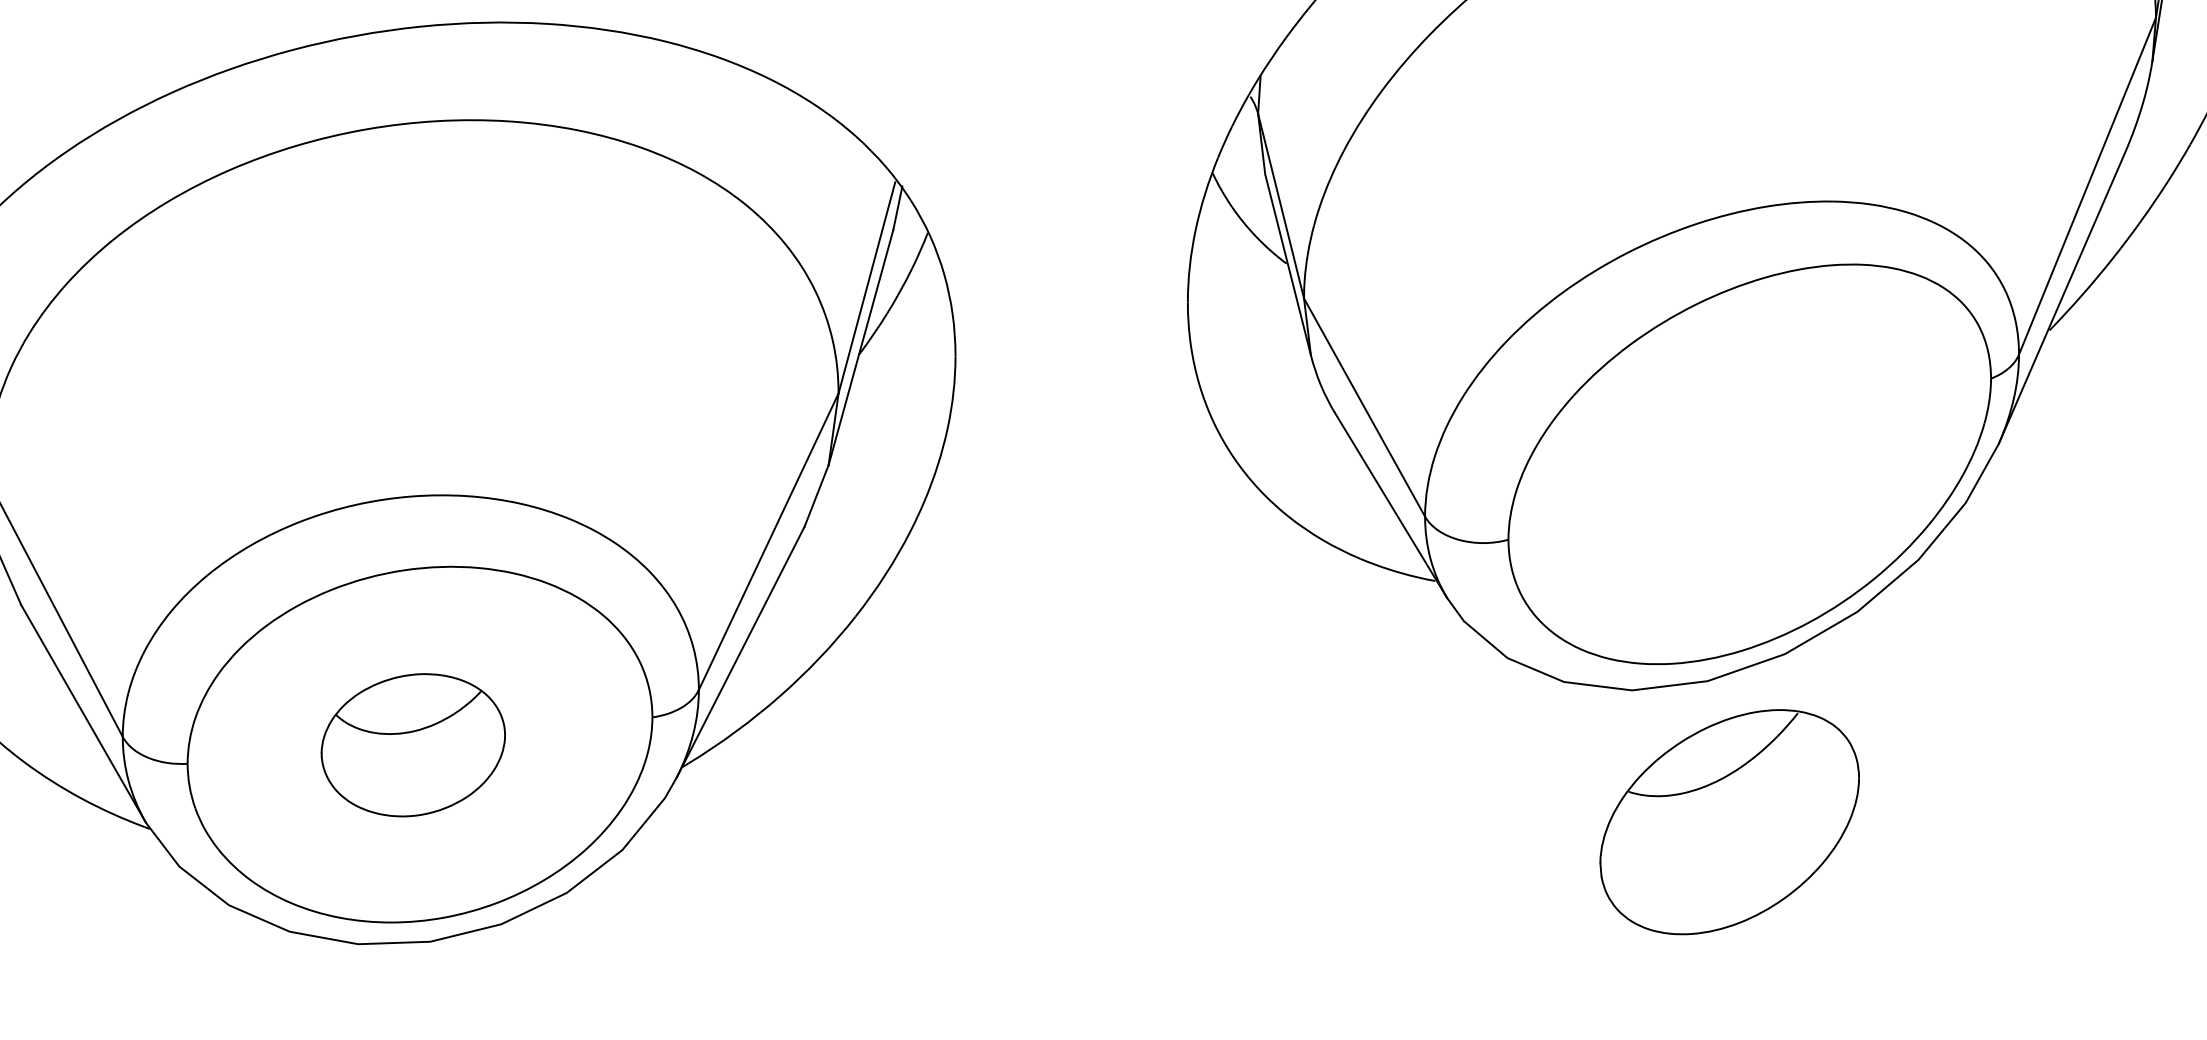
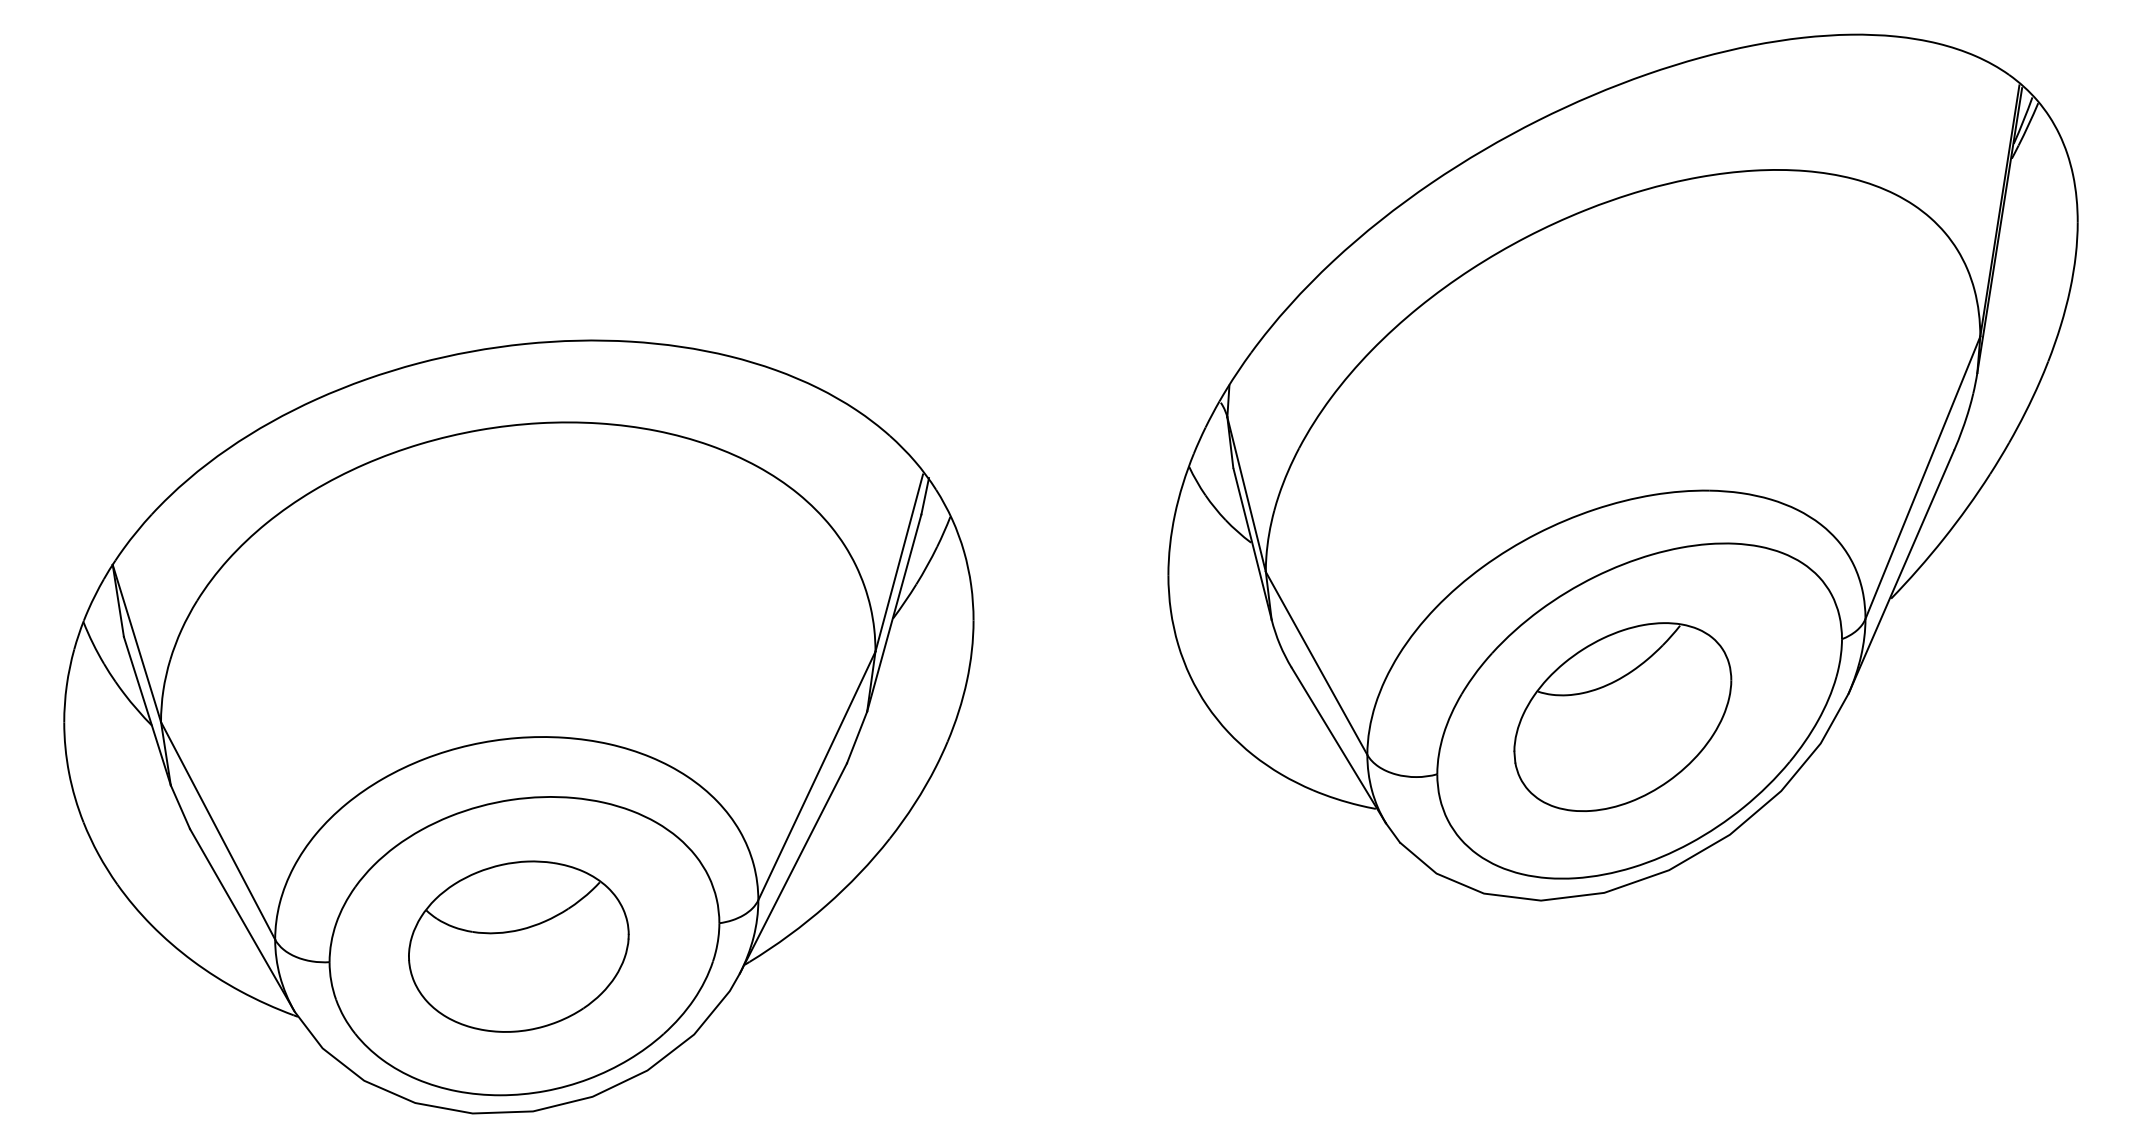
part: (412, 745) -> (518, 946), size x1.43
part: (1729, 821) -> (1622, 716), moved

